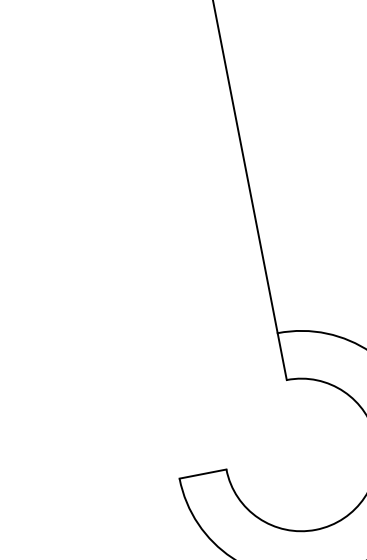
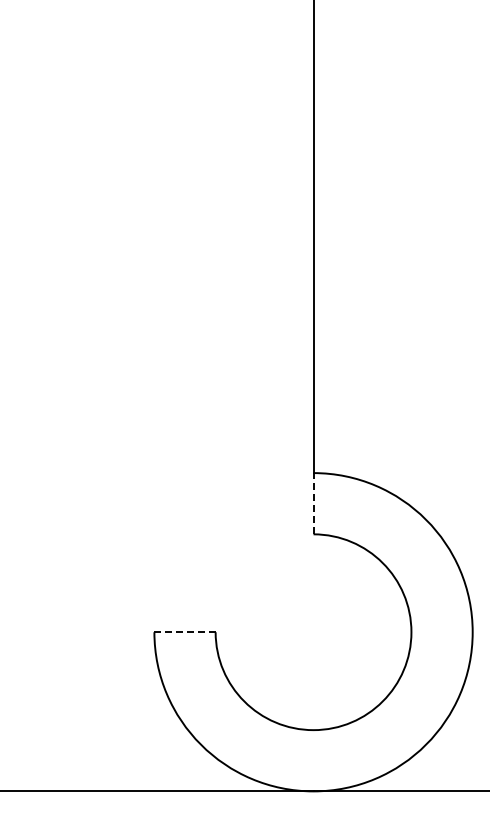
line: (282, 356) -> (313, 503), solid -> dashed
line: (203, 474) -> (185, 632), solid -> dashed

